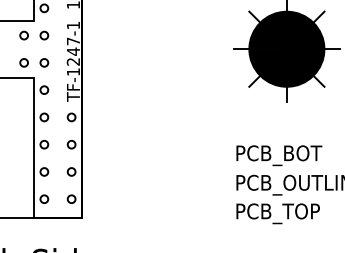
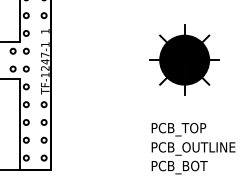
text: (301, 153) -> (194, 128), PCB_BOT -> PCB_TOP
text: (301, 210) -> (194, 165), PCB_TOP -> PCB_BOT

